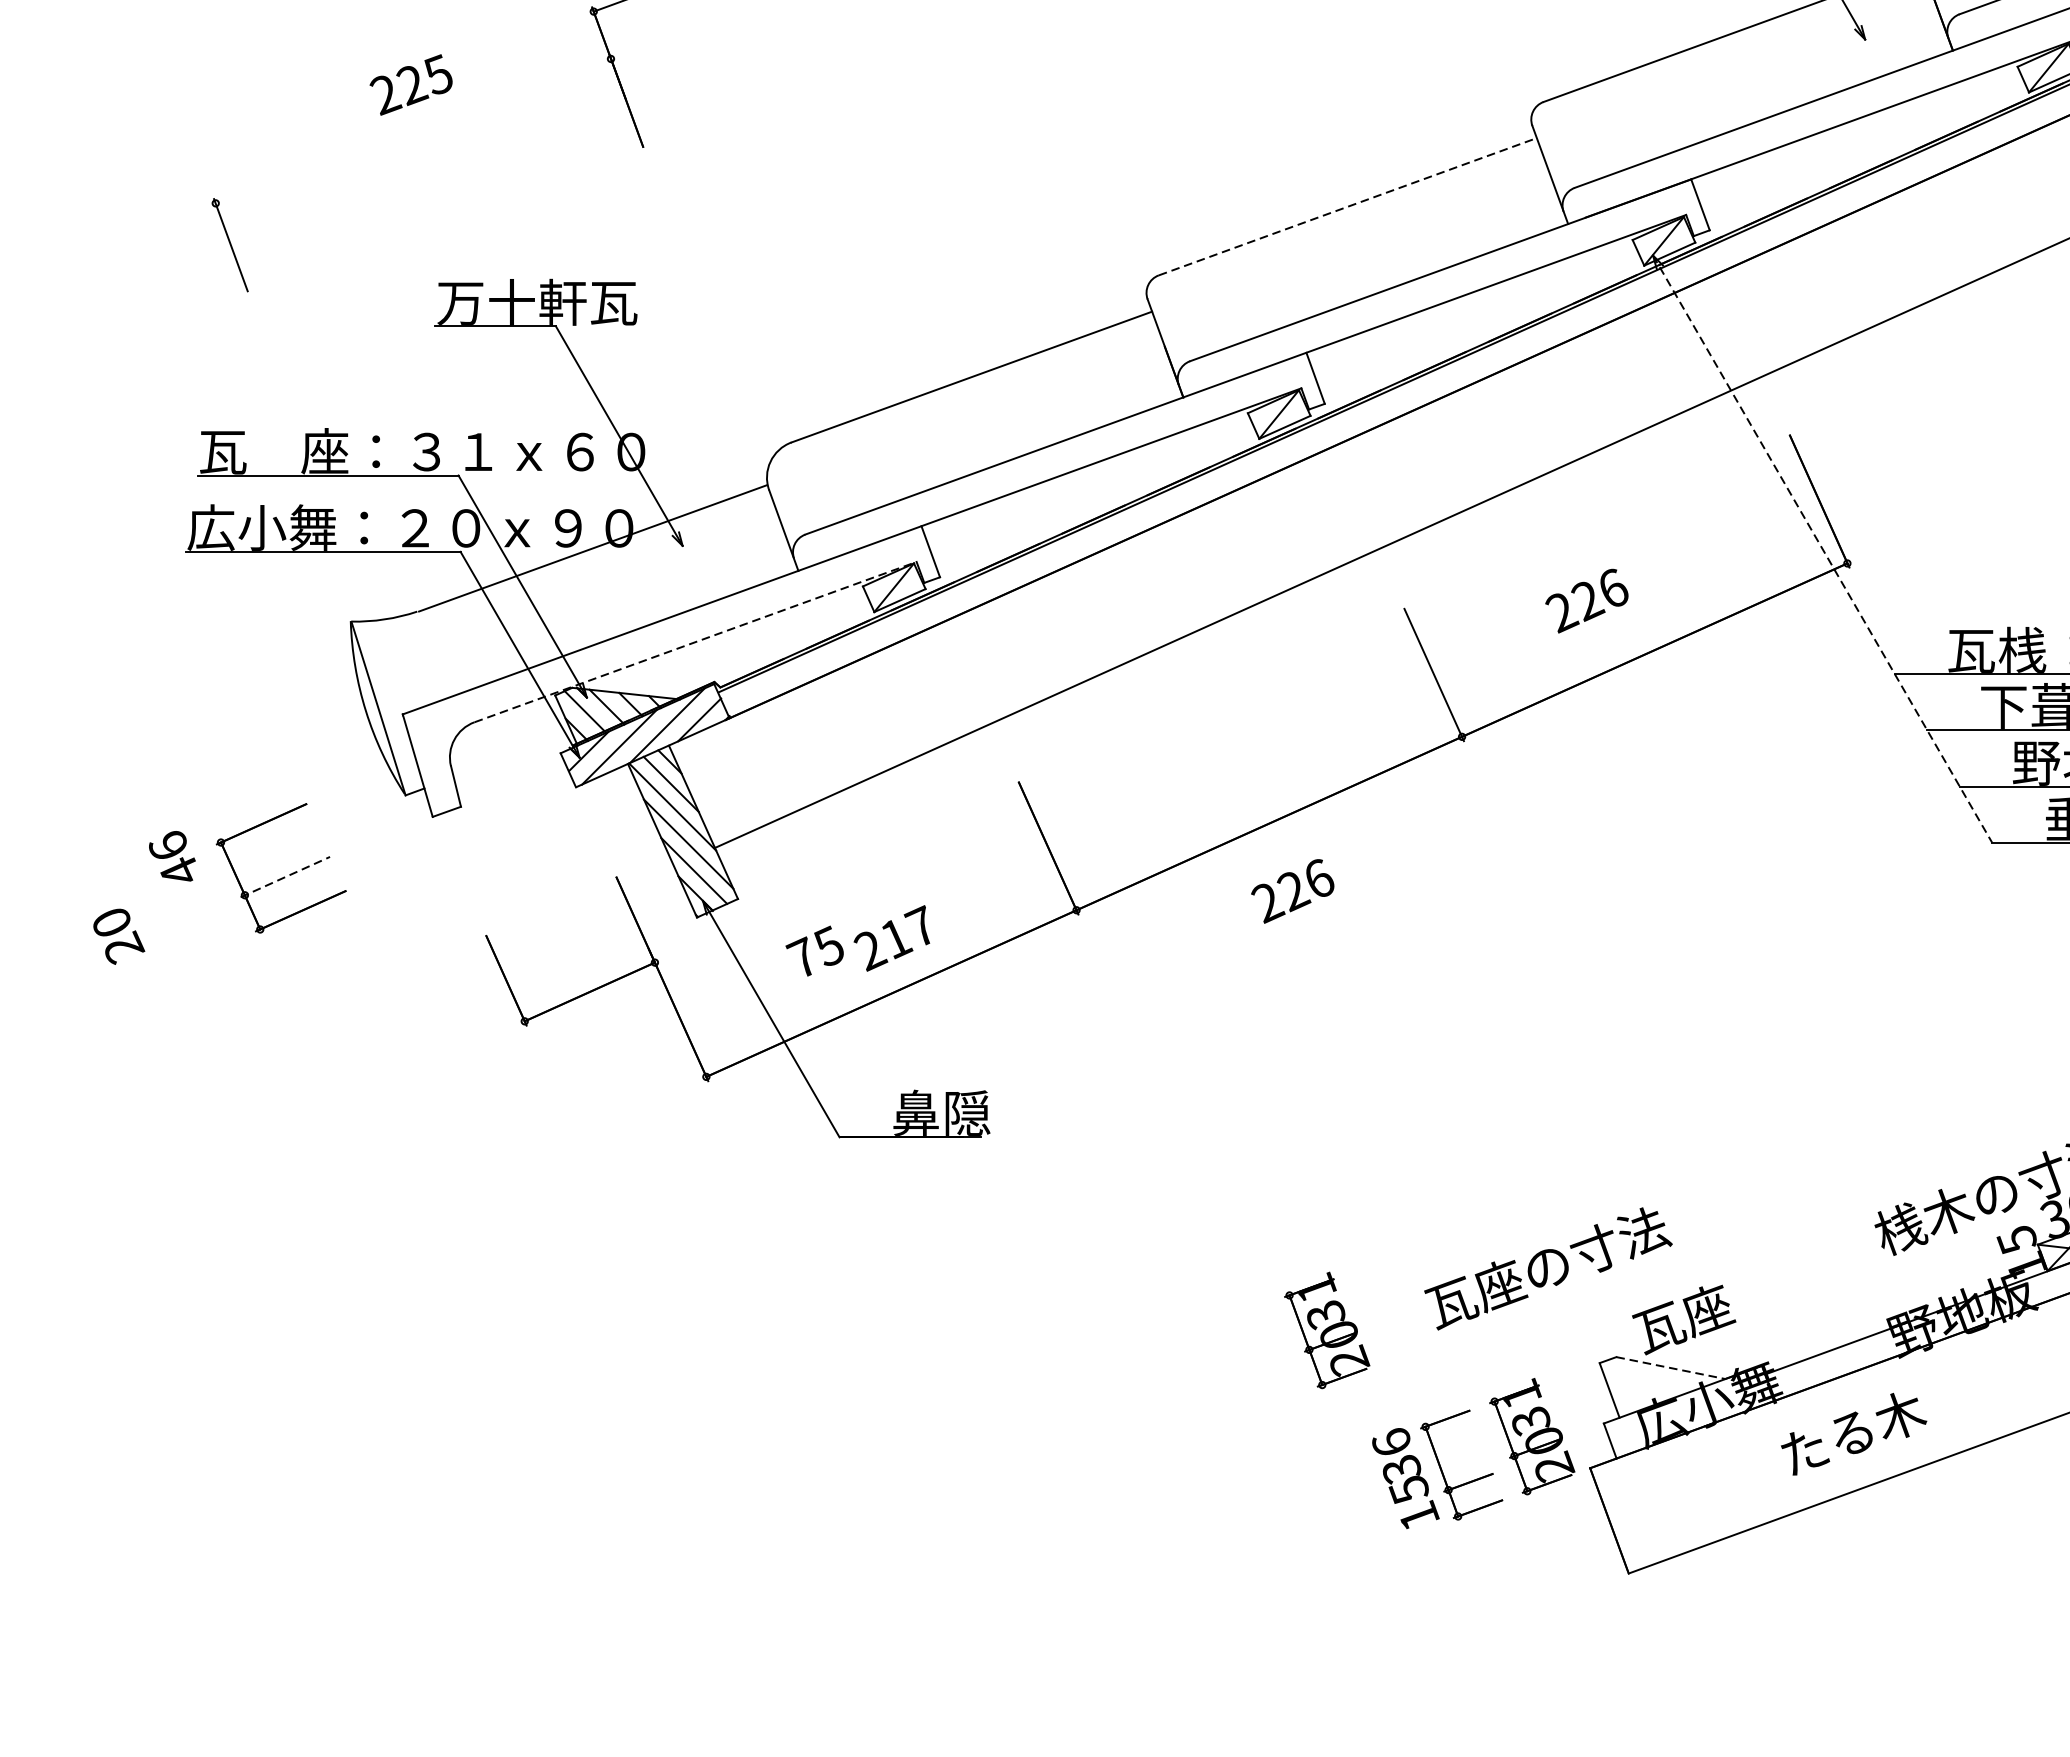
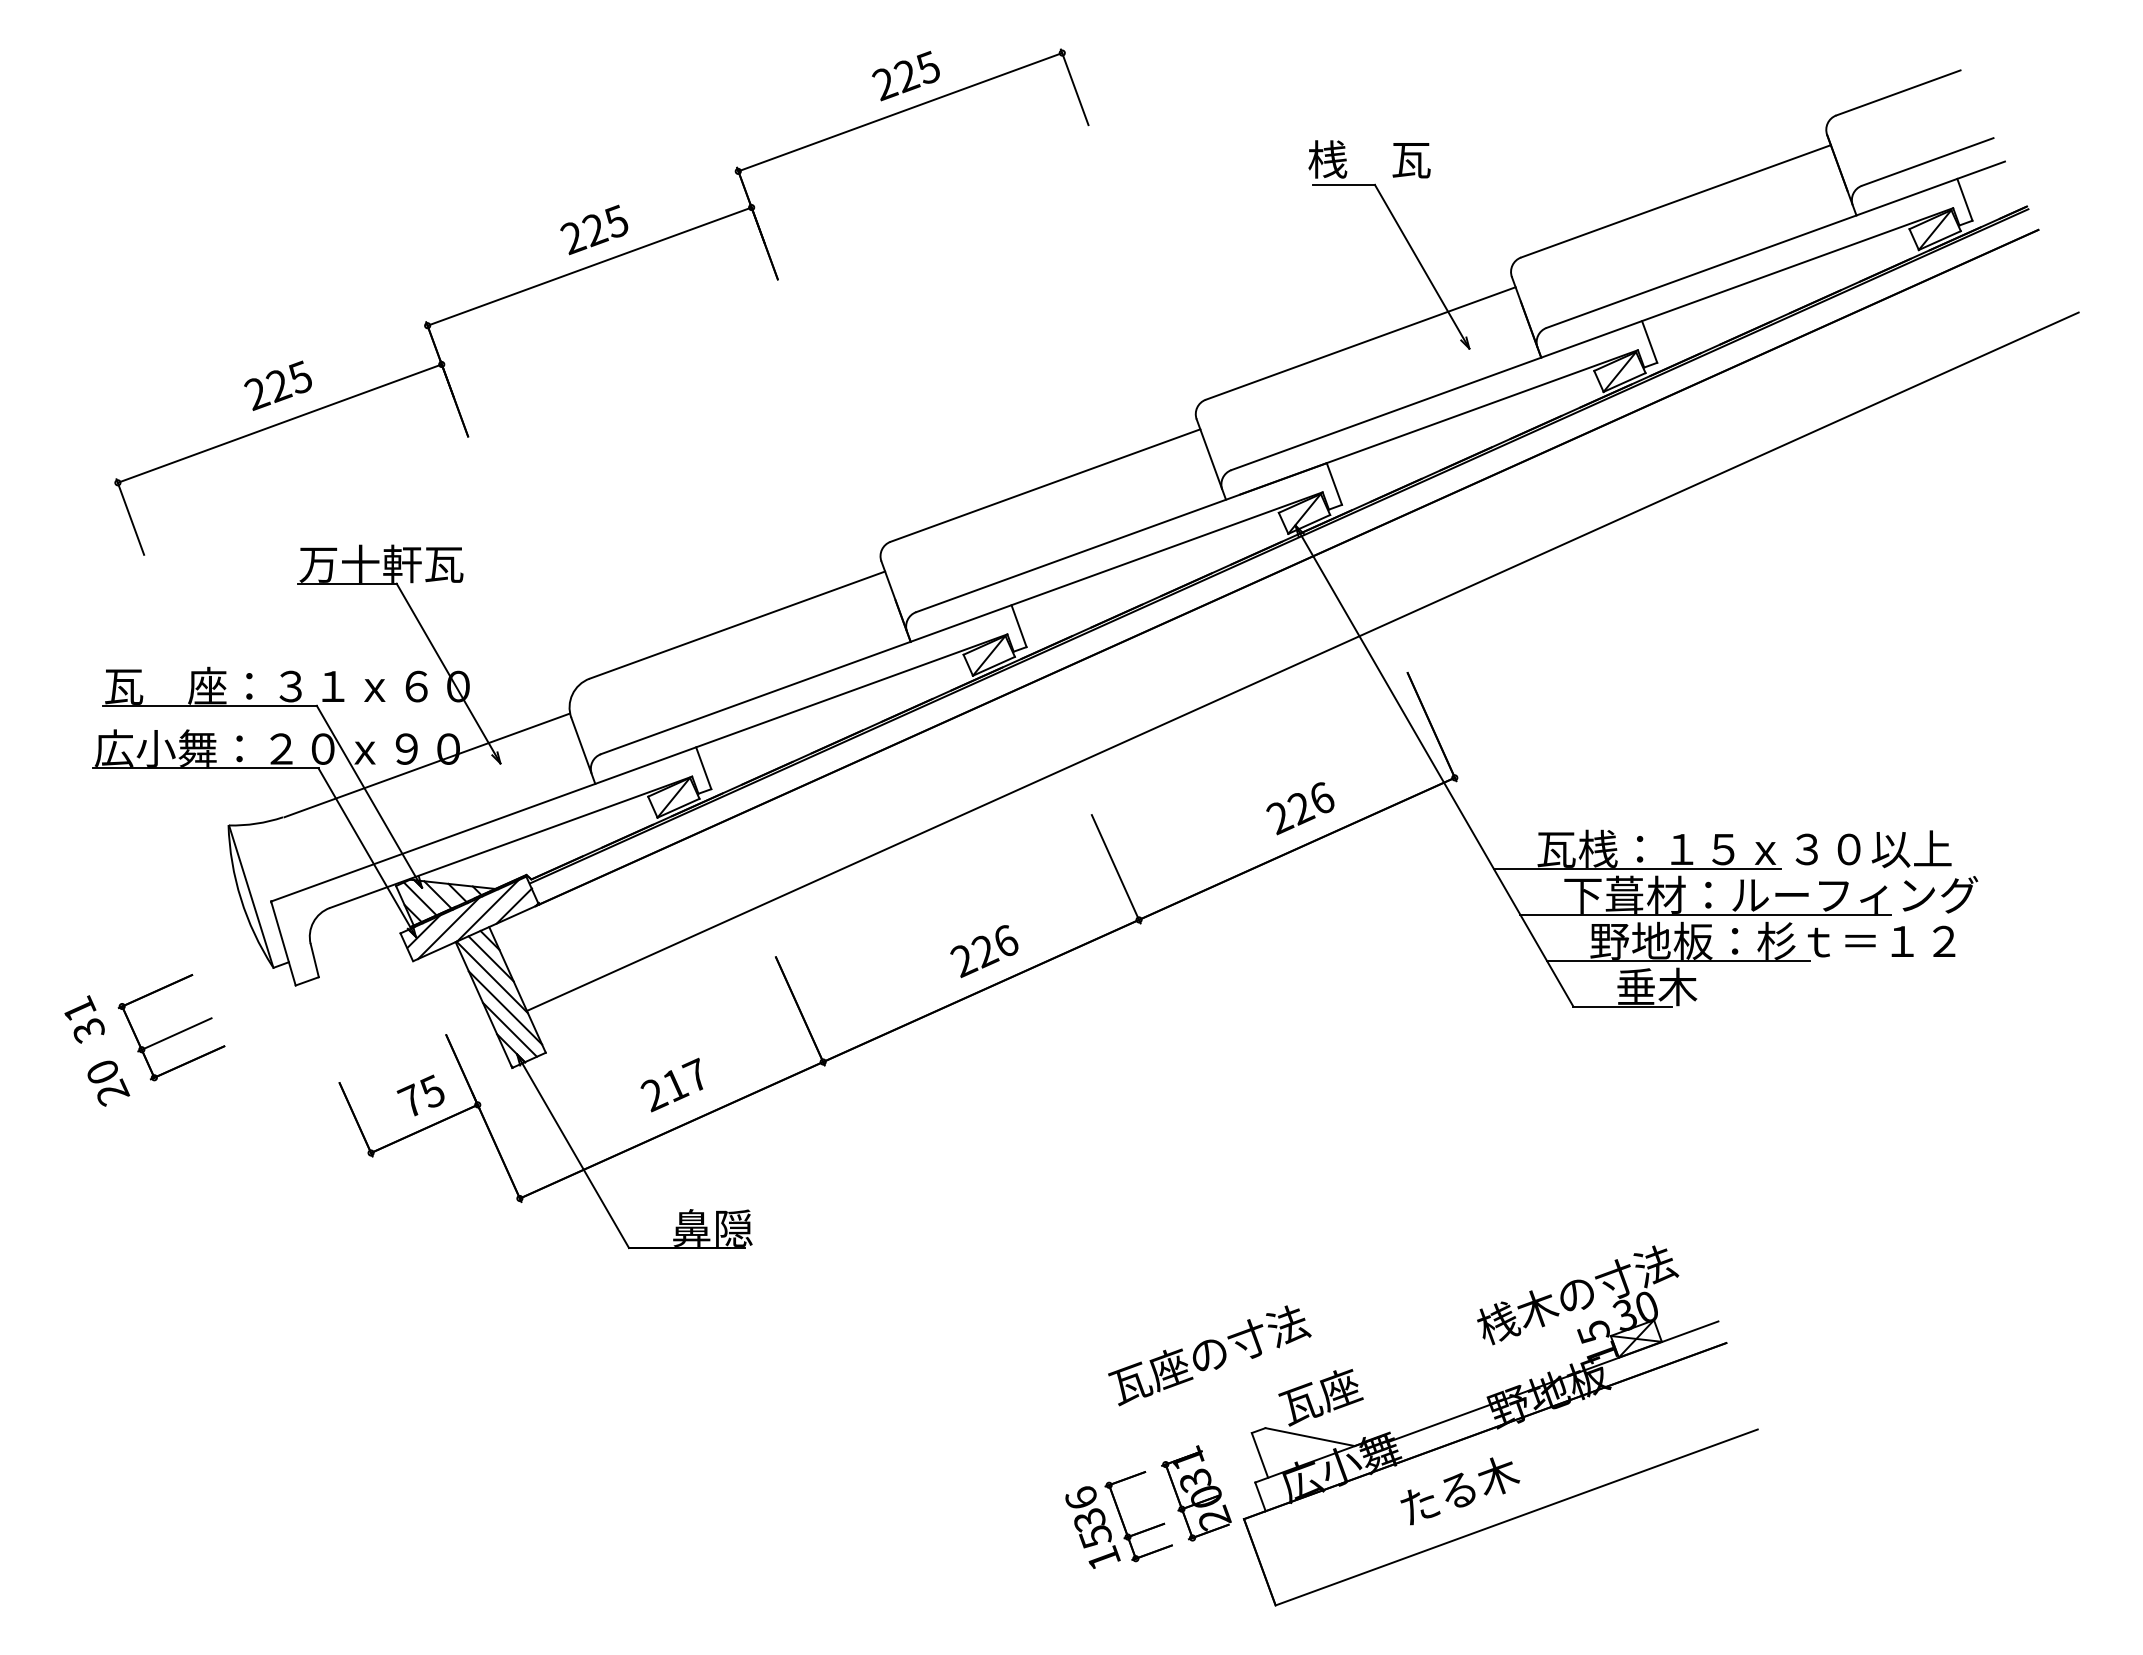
line: (412, 130) -> (279, 423), added
line: (1347, 206) -> (1045, 485), dashed -> solid
line: (1822, 549) -> (1434, 766), dashed -> solid
text: (1587, 600) -> (1300, 808), moved
line: (696, 642) -> (511, 842), dashed -> solid
text: (173, 858) -> (83, 1019), 46 -> 31
line: (286, 876) -> (175, 1034), dashed -> solid
text: (1292, 891) -> (984, 951), moved
text: (118, 936) -> (108, 1083), moved
text: (814, 951) -> (420, 1095), moved
part: (1327, 1330) -> (1028, 1406), removed
line: (1671, 1368) -> (1310, 1437), dashed -> solid

